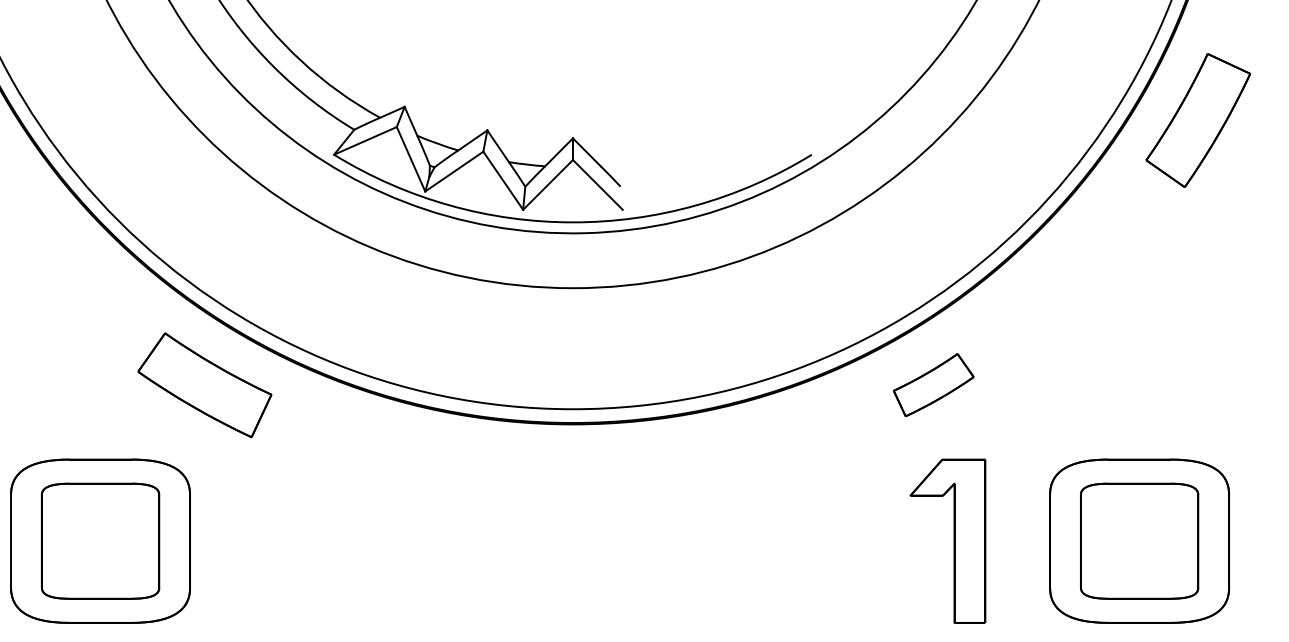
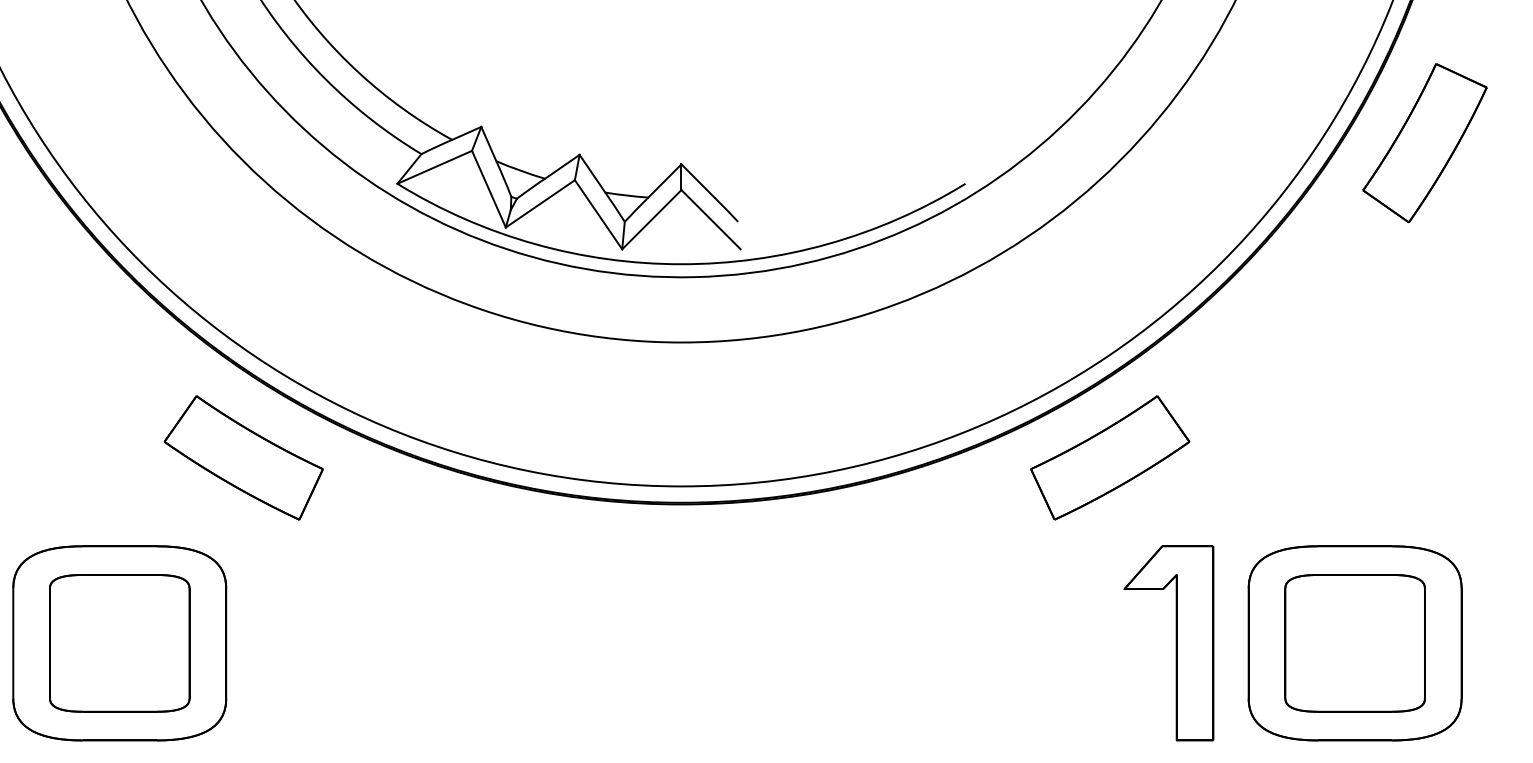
part: (933, 384) -> (1110, 457), size x1.67
part: (947, 540) -> (1168, 642), moved

